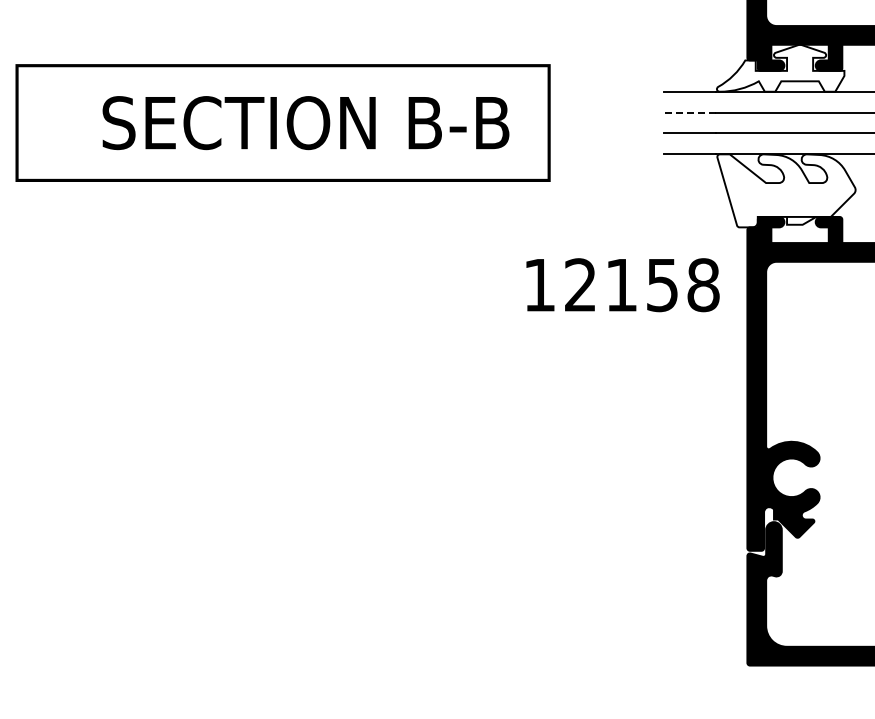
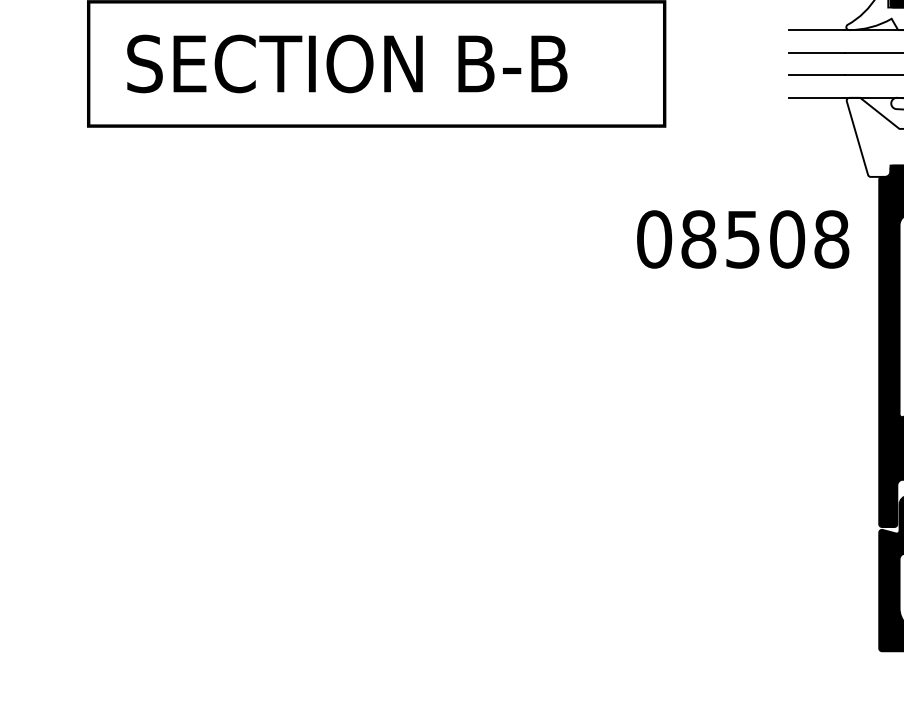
line: (689, 112) -> (816, 52), dashed -> solid
text: (305, 123) -> (346, 64), moved
text: (600, 285) -> (720, 239), 12158 -> 08508

